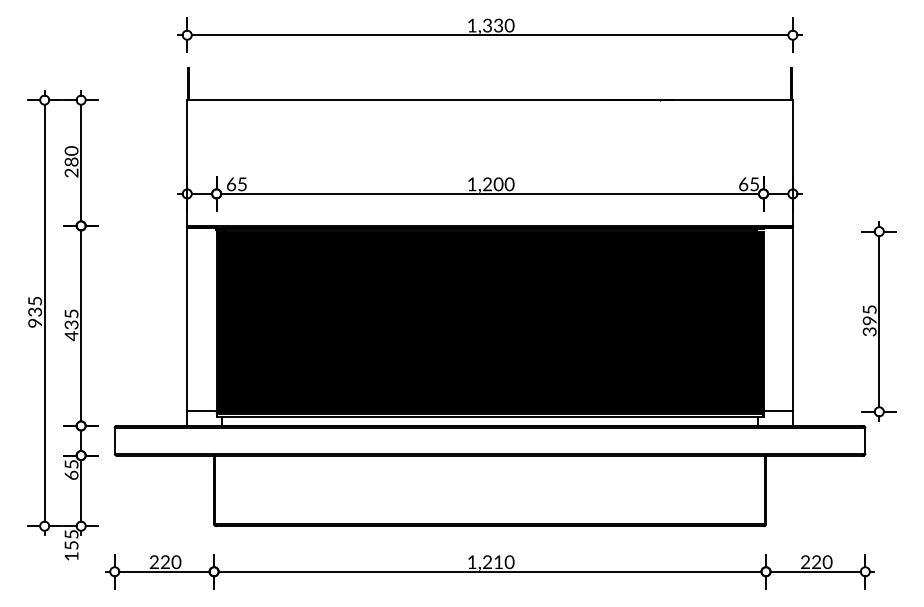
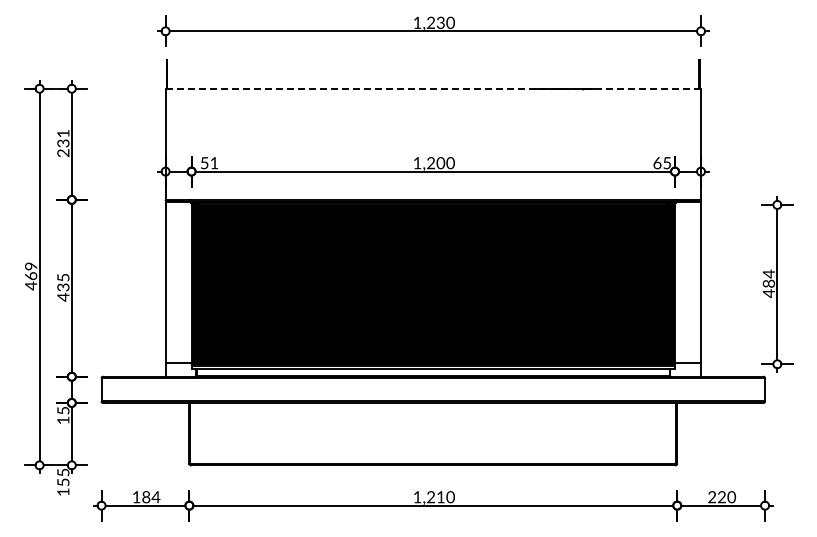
text: (486, 27) -> (430, 24), 1,330 -> 1,230
line: (490, 99) -> (433, 88), solid -> dashed
text: (71, 156) -> (63, 138), 280 -> 231
text: (236, 184) -> (209, 163), 65 -> 51
text: (35, 312) -> (31, 276), 935 -> 469
text: (869, 320) -> (768, 283), 395 -> 484
text: (71, 475) -> (63, 420), 65 -> 15
text: (165, 562) -> (146, 497), 220 -> 184

